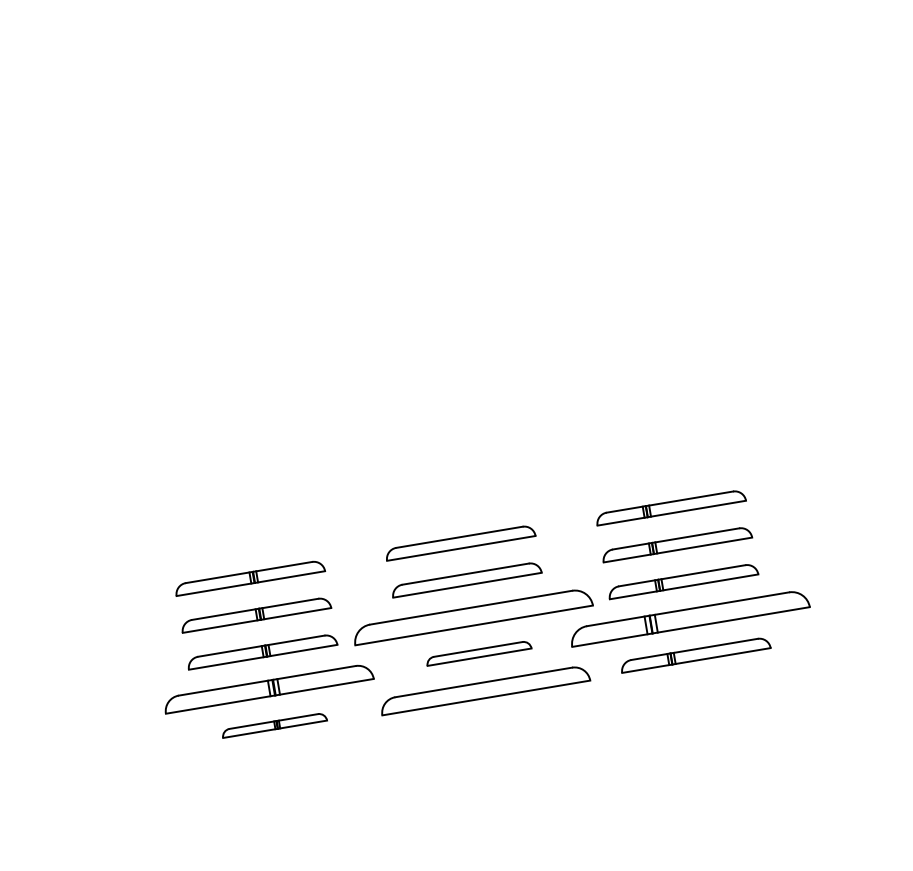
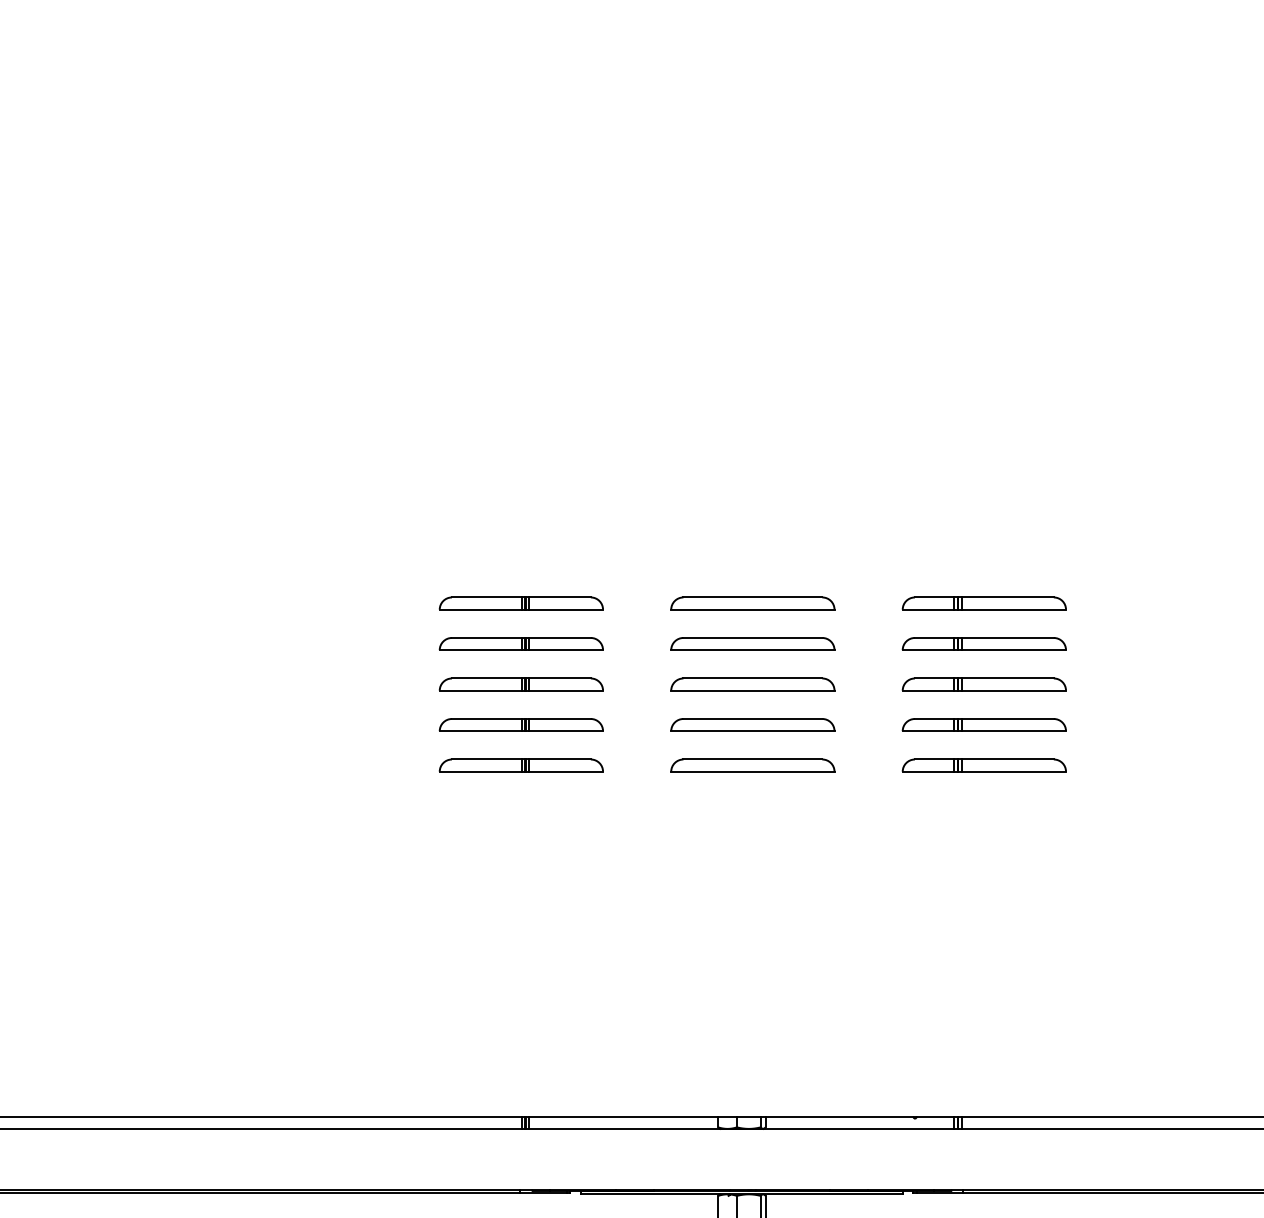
part: (472, 616) -> (752, 684), size x0.62
part: (688, 617) -> (983, 724), size x0.62
part: (478, 652) -> (752, 724), size x1.43
part: (267, 688) -> (520, 724), size x0.71
part: (484, 690) -> (752, 765), size x0.71
part: (273, 725) -> (520, 765), size x1.43

